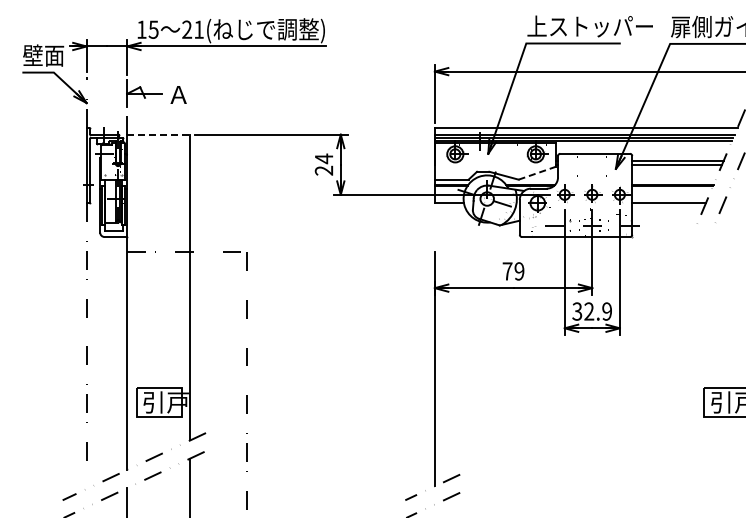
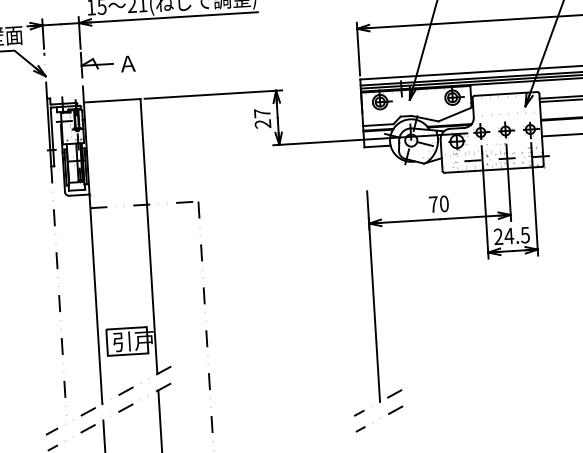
line: (159, 134) -> (112, 100), dashed -> solid
text: (324, 158) -> (262, 113), 24 -> 27
line: (537, 173) -> (455, 114), dashed -> solid
text: (519, 271) -> (444, 203), 79 -> 70
text: (591, 311) -> (511, 235), 32.9 -> 24.5

